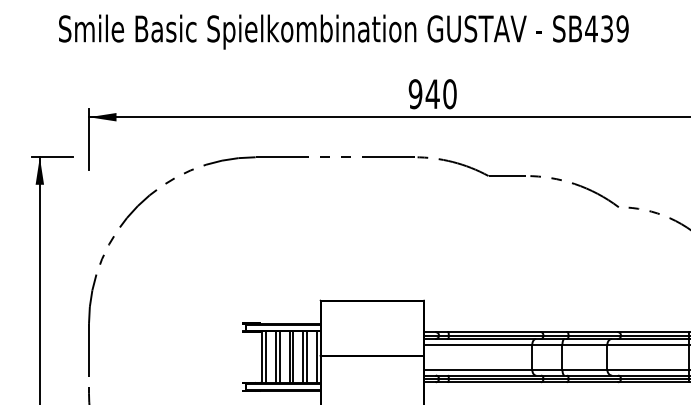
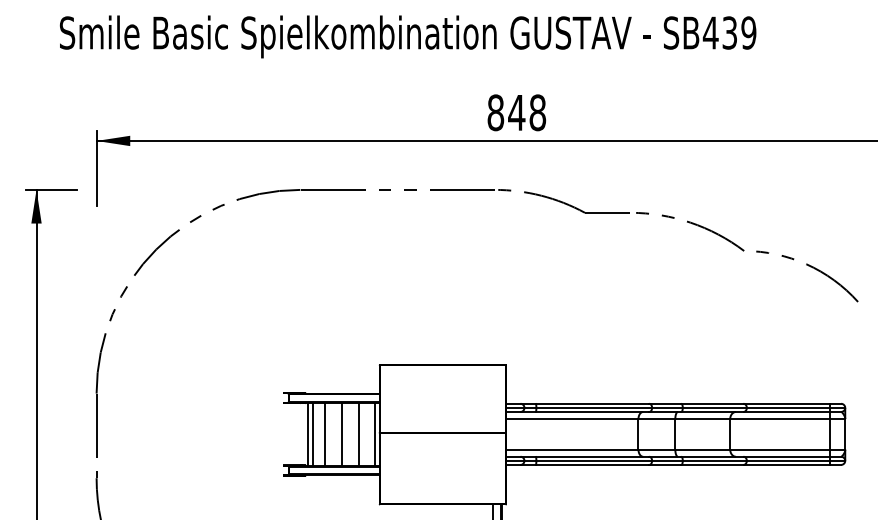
text: (432, 93) -> (516, 112), 940 -> 848
line: (279, 357) -> (329, 434), removed
line: (293, 357) -> (346, 434), removed
line: (307, 357) -> (363, 434), removed

